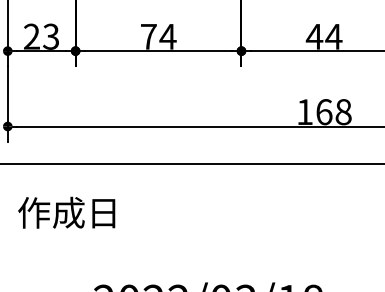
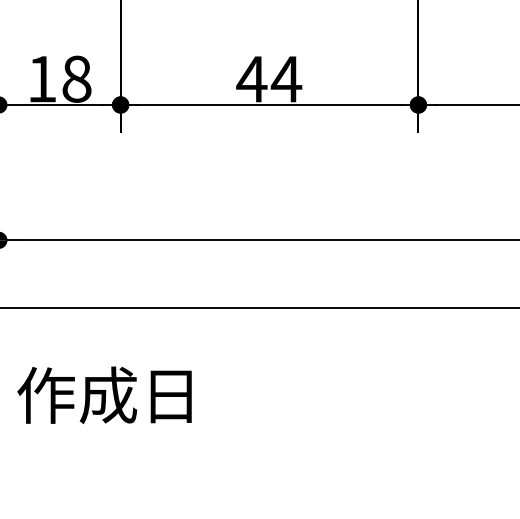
text: (41, 36) -> (59, 78), 23 -> 18
text: (148, 36) -> (251, 78), 74 -> 44

